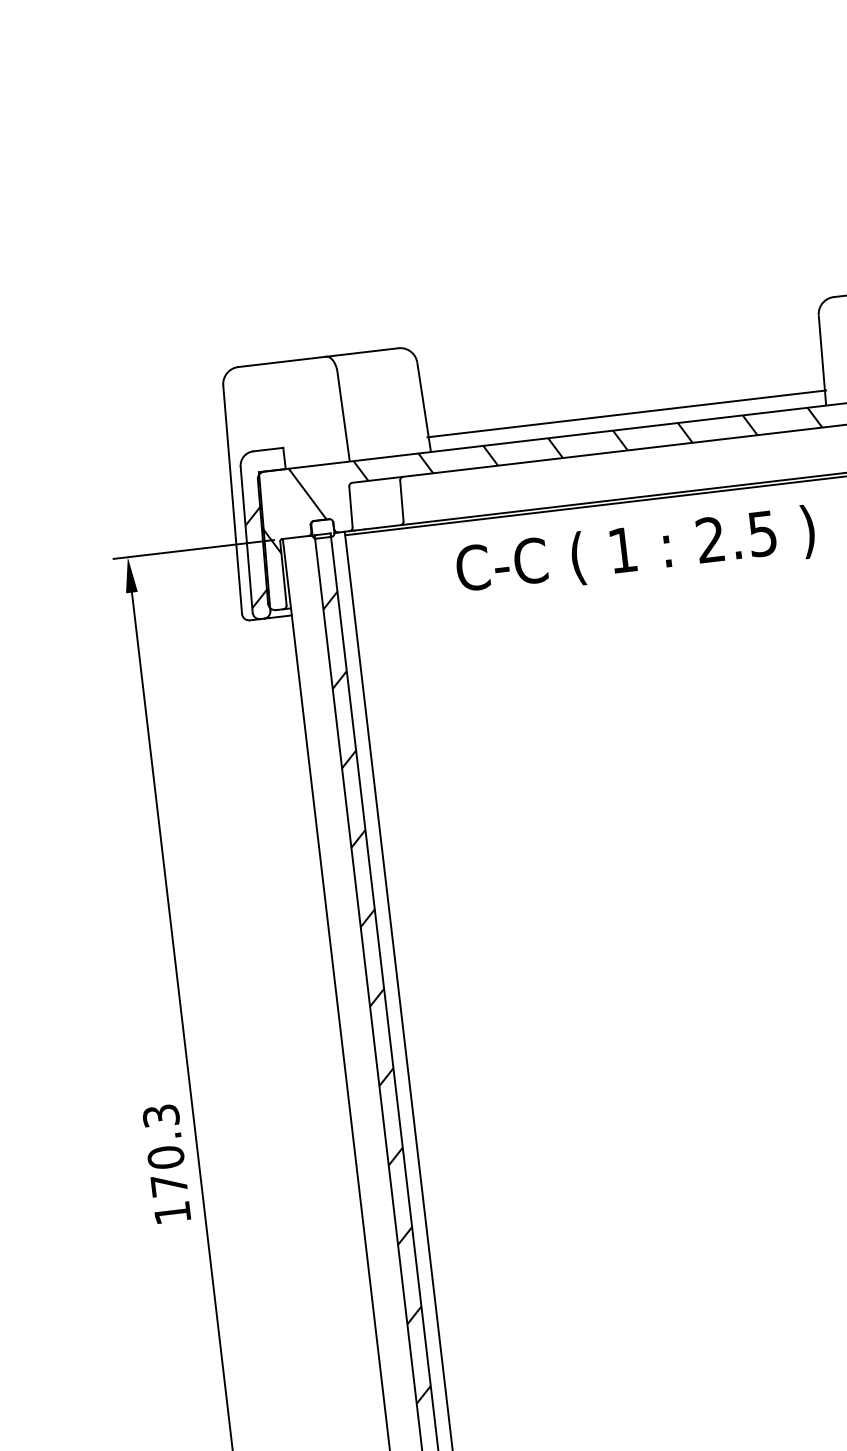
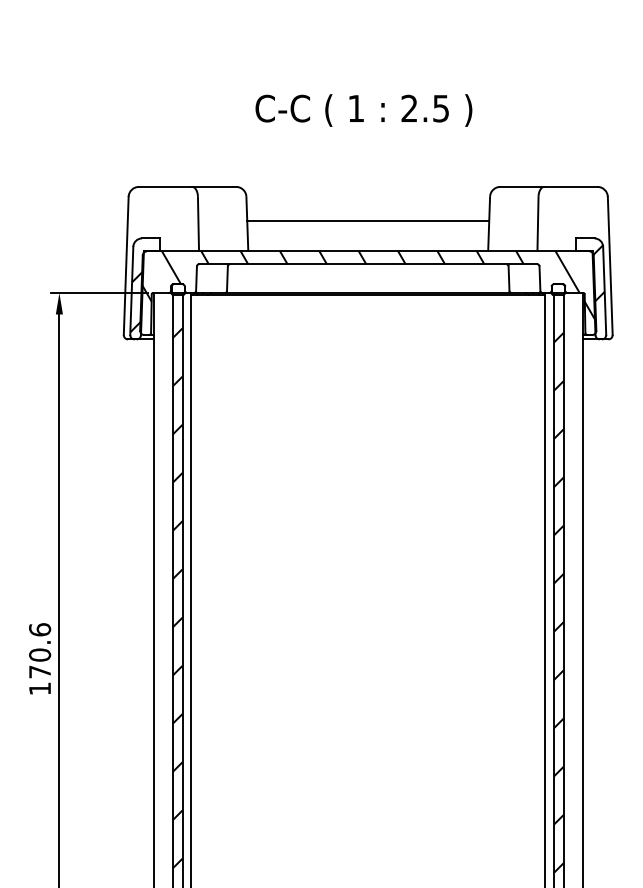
line: (627, 414) -> (368, 221), moved
text: (635, 551) -> (363, 110), moved
text: (161, 1115) -> (40, 629), 170.3 -> 170.6

